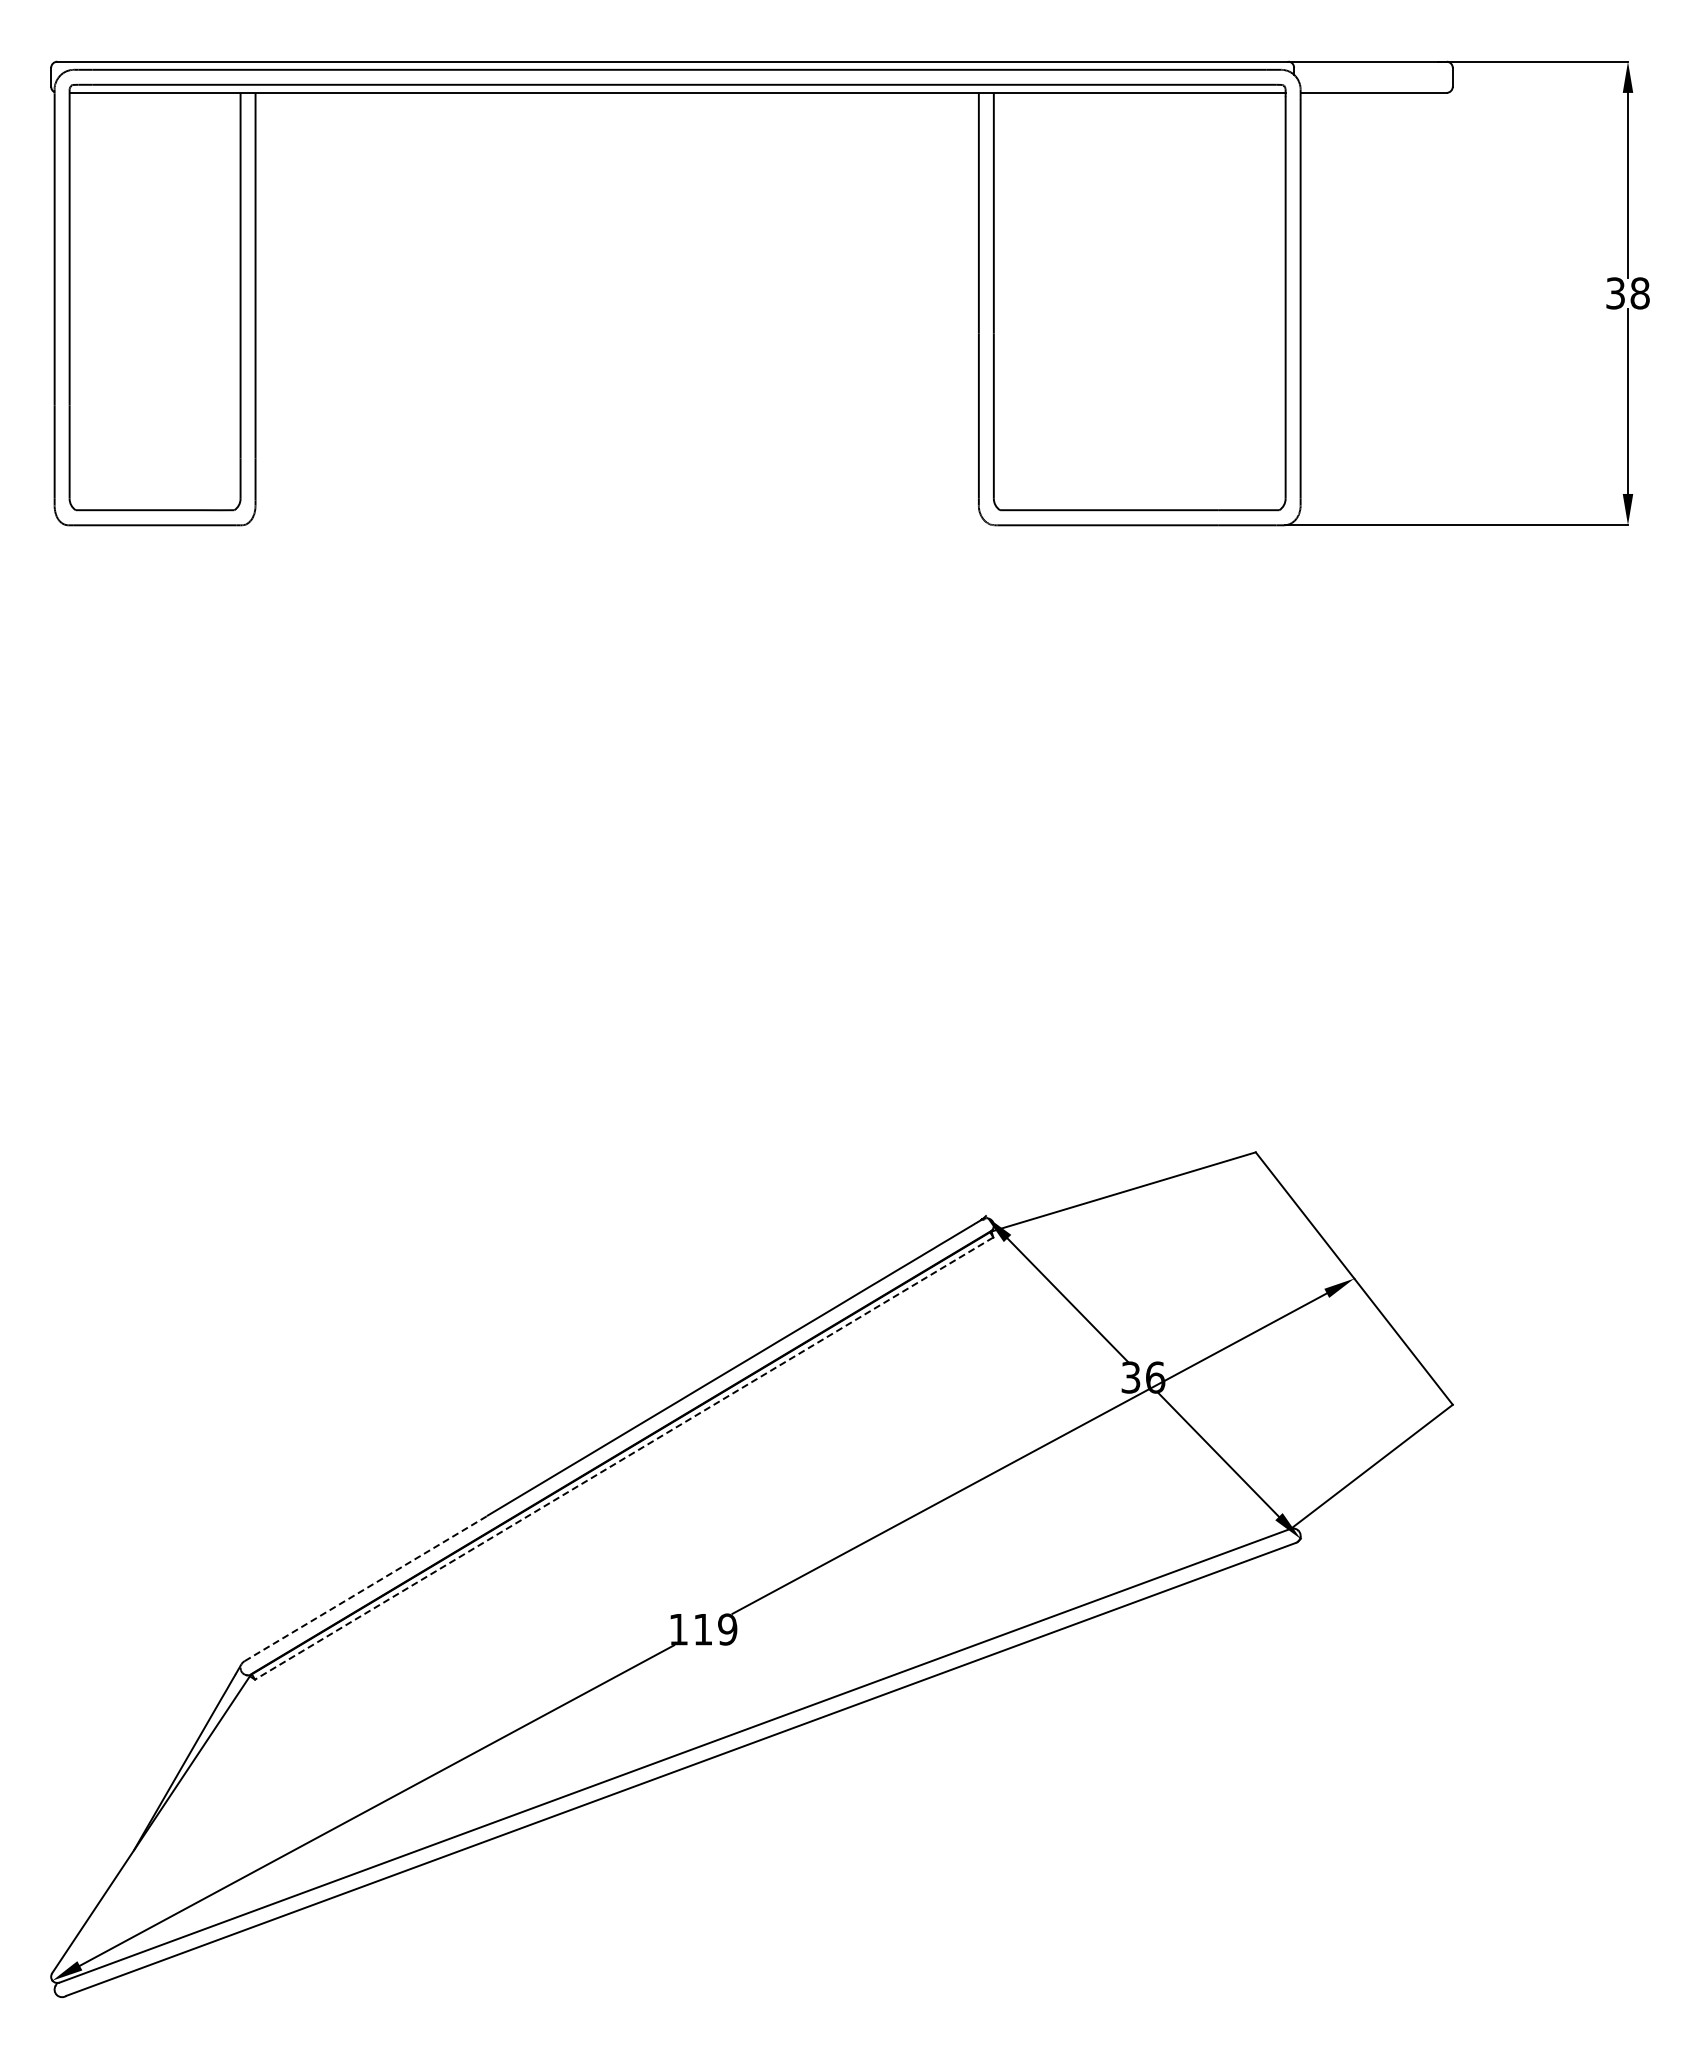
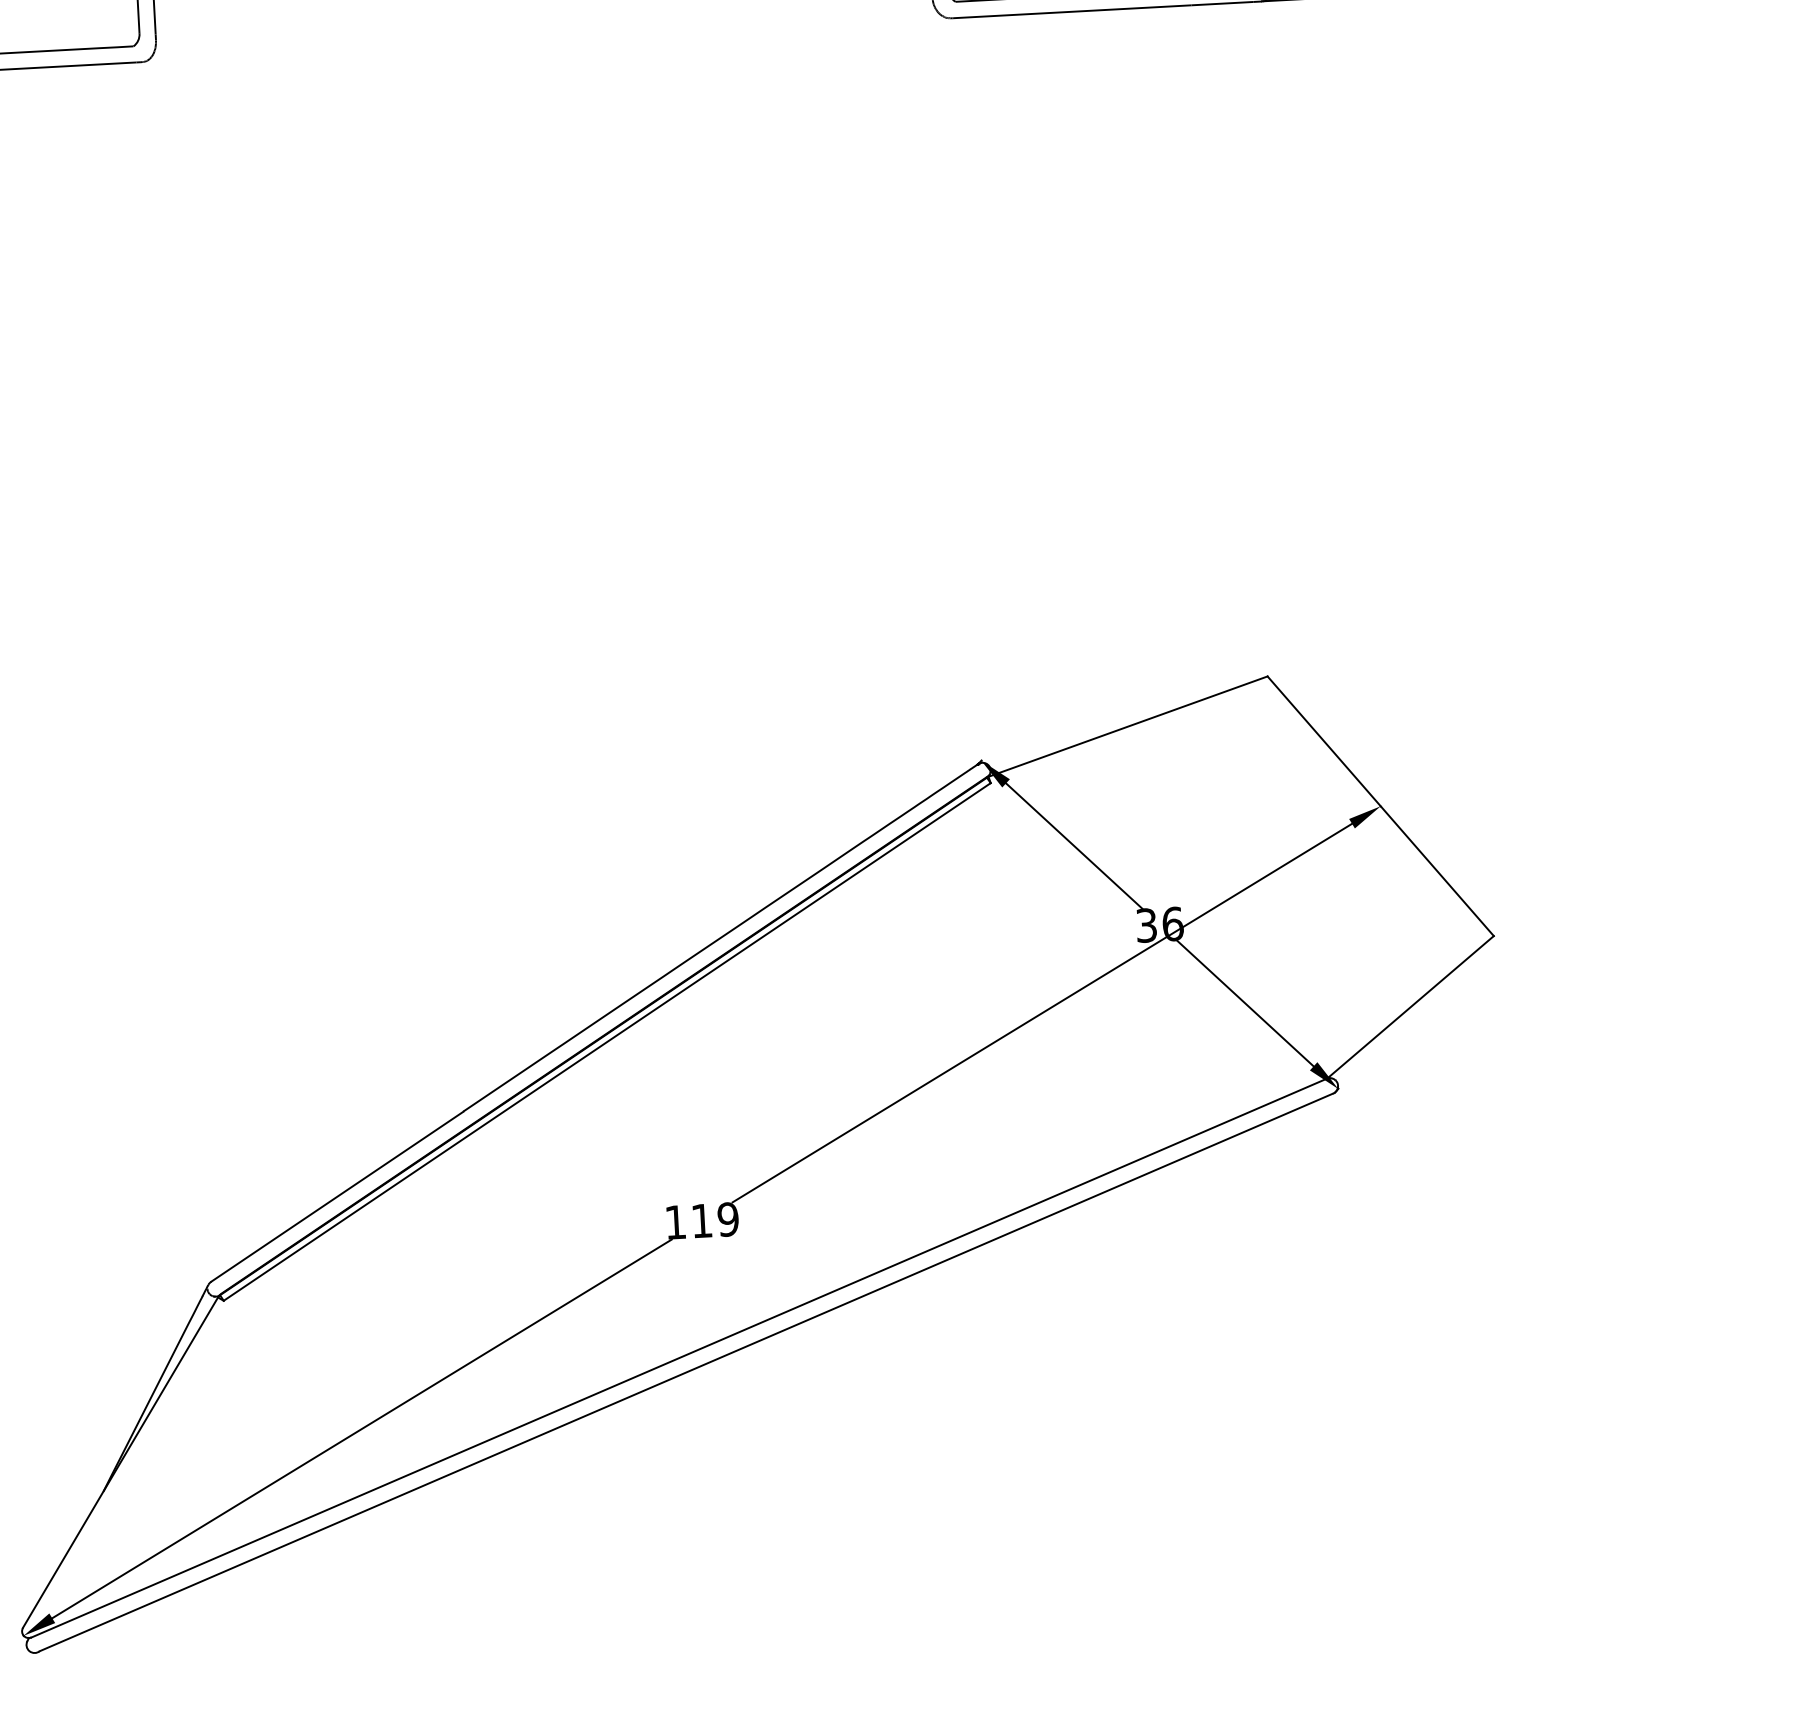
line: (623, 1458) -> (606, 1041), dashed -> solid
line: (366, 1588) -> (338, 1196), dashed -> solid

